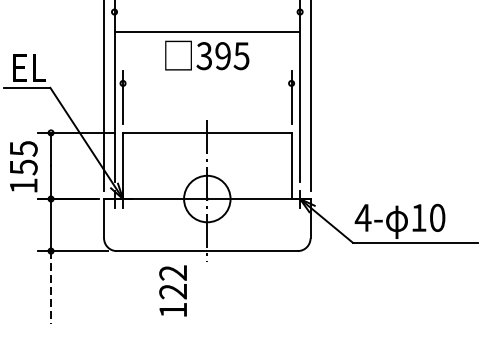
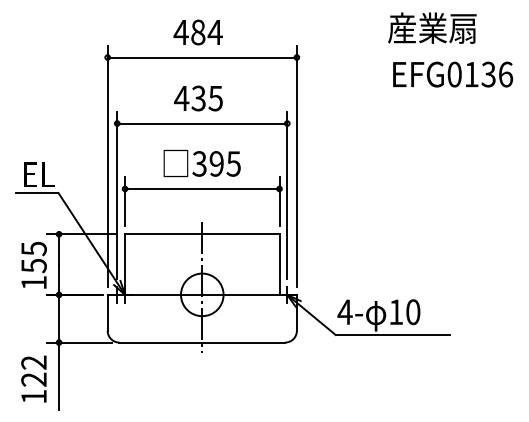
line: (207, 31) -> (202, 123), moved
line: (206, 82) -> (201, 188), added
line: (51, 288) -> (59, 376), dashed -> solid
text: (172, 290) -> (33, 378), moved

